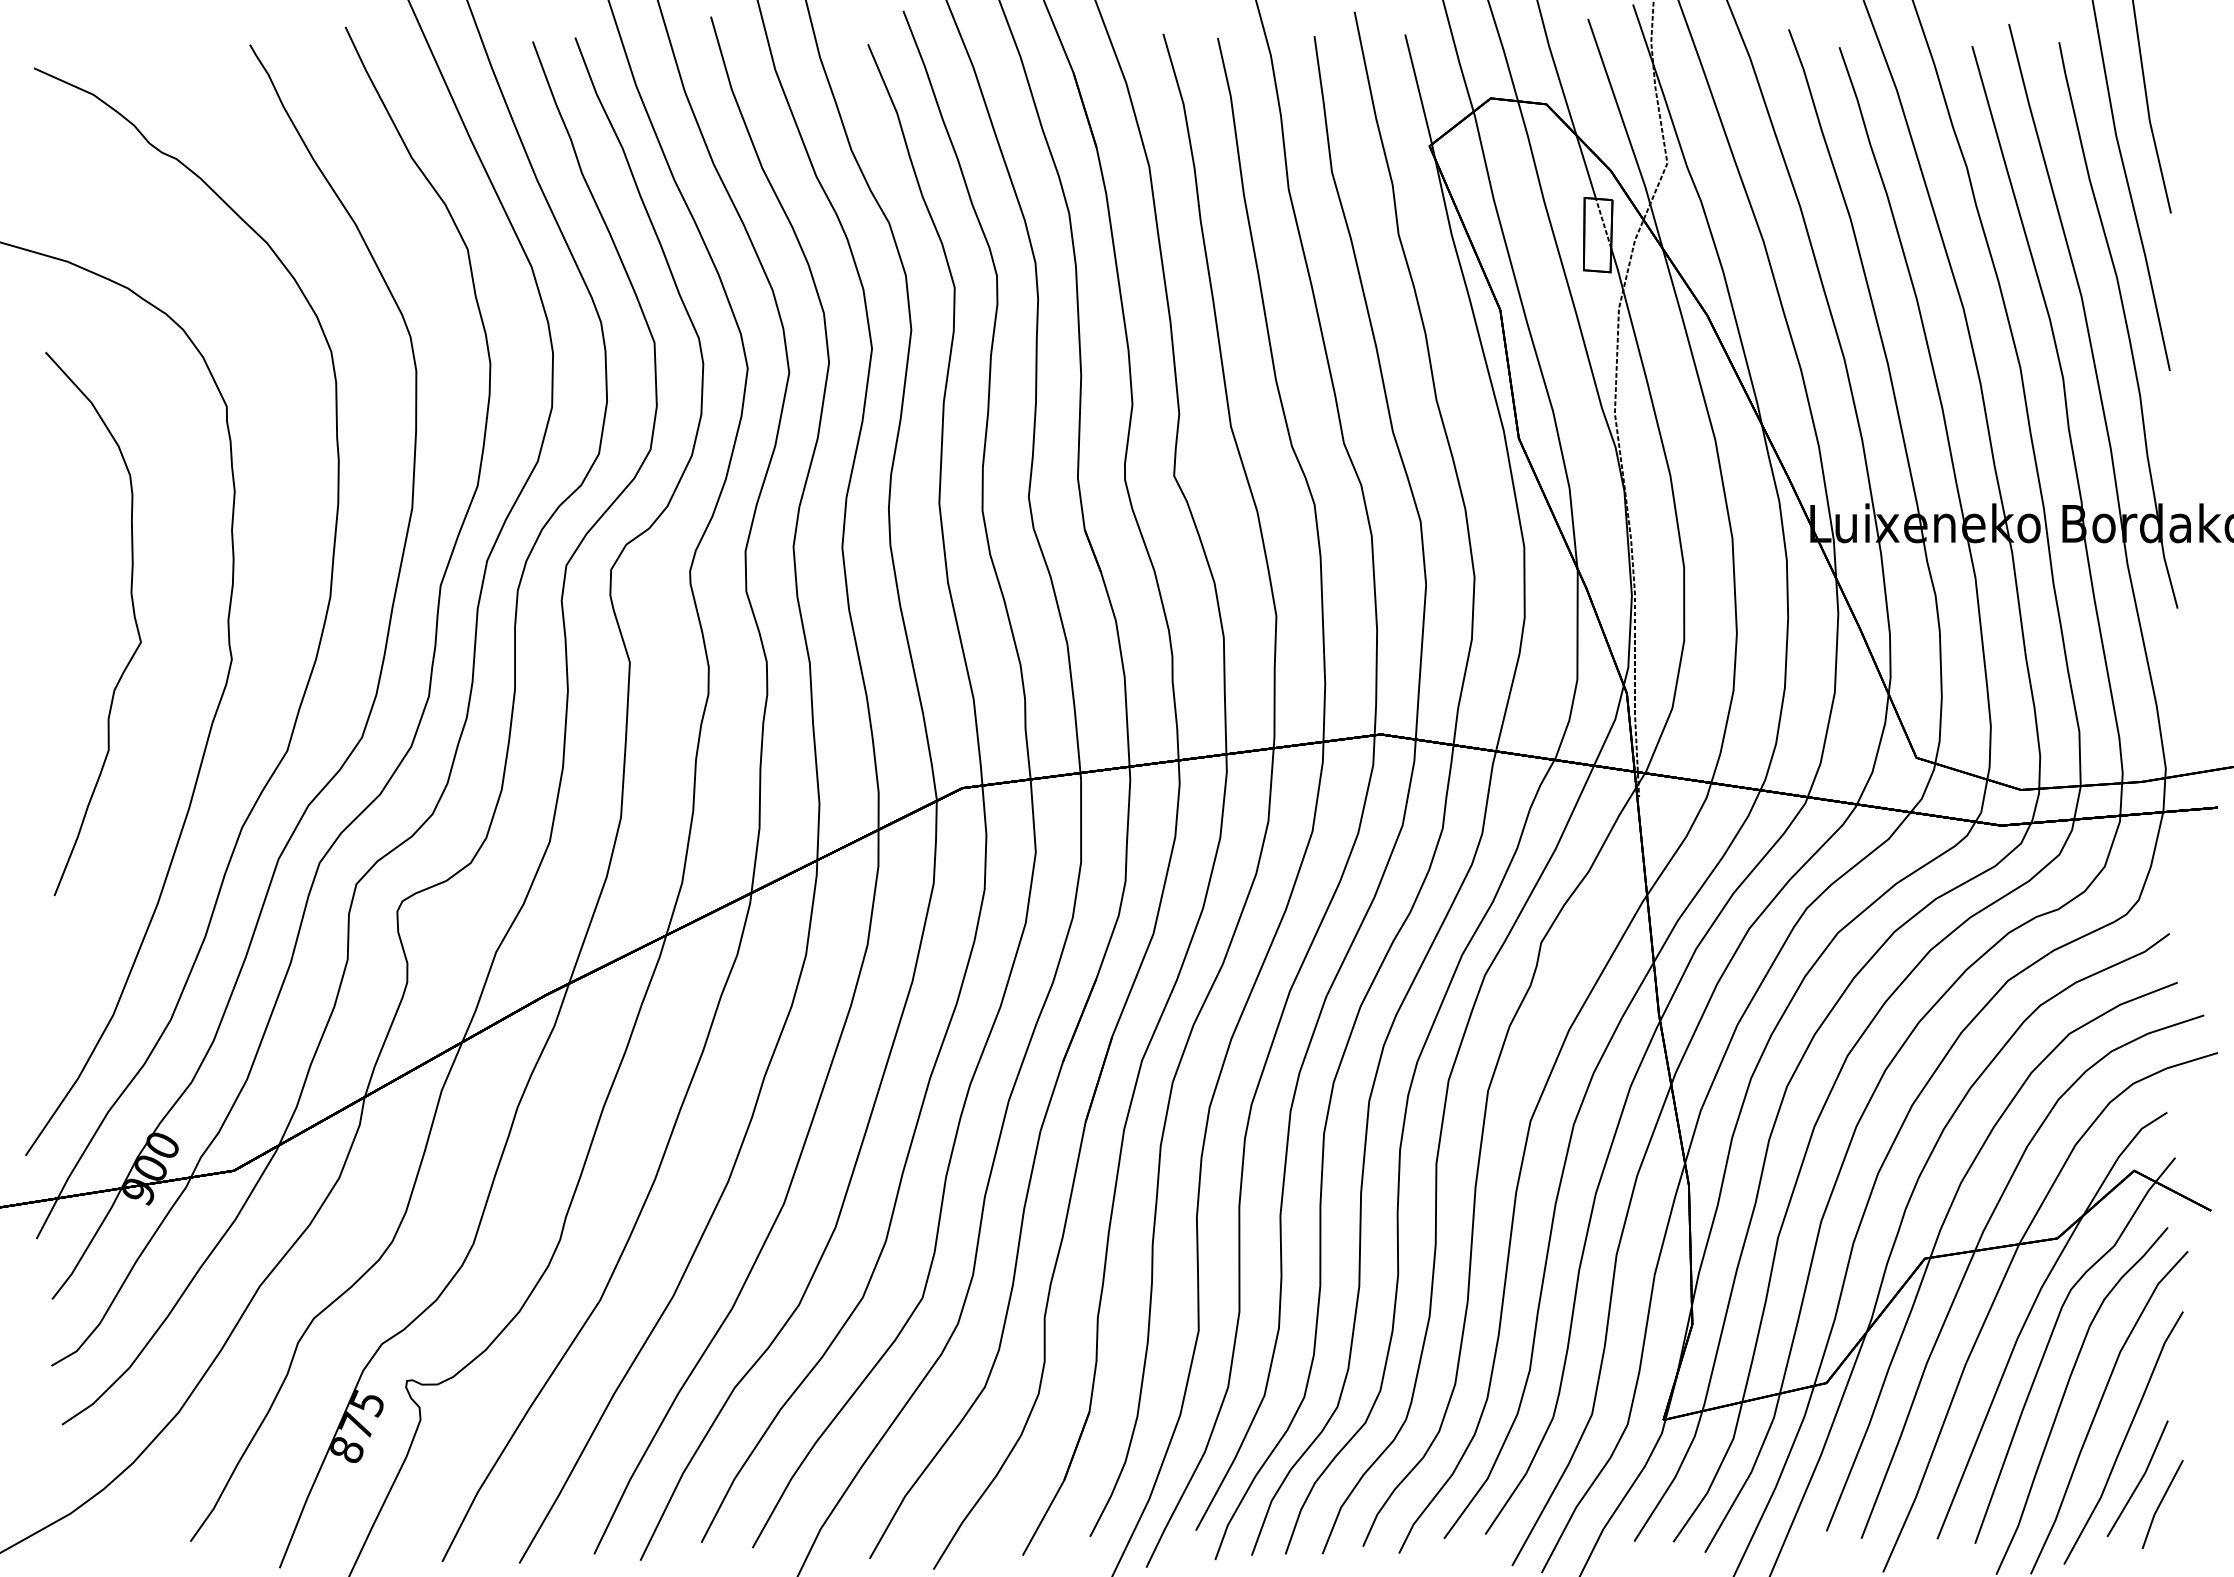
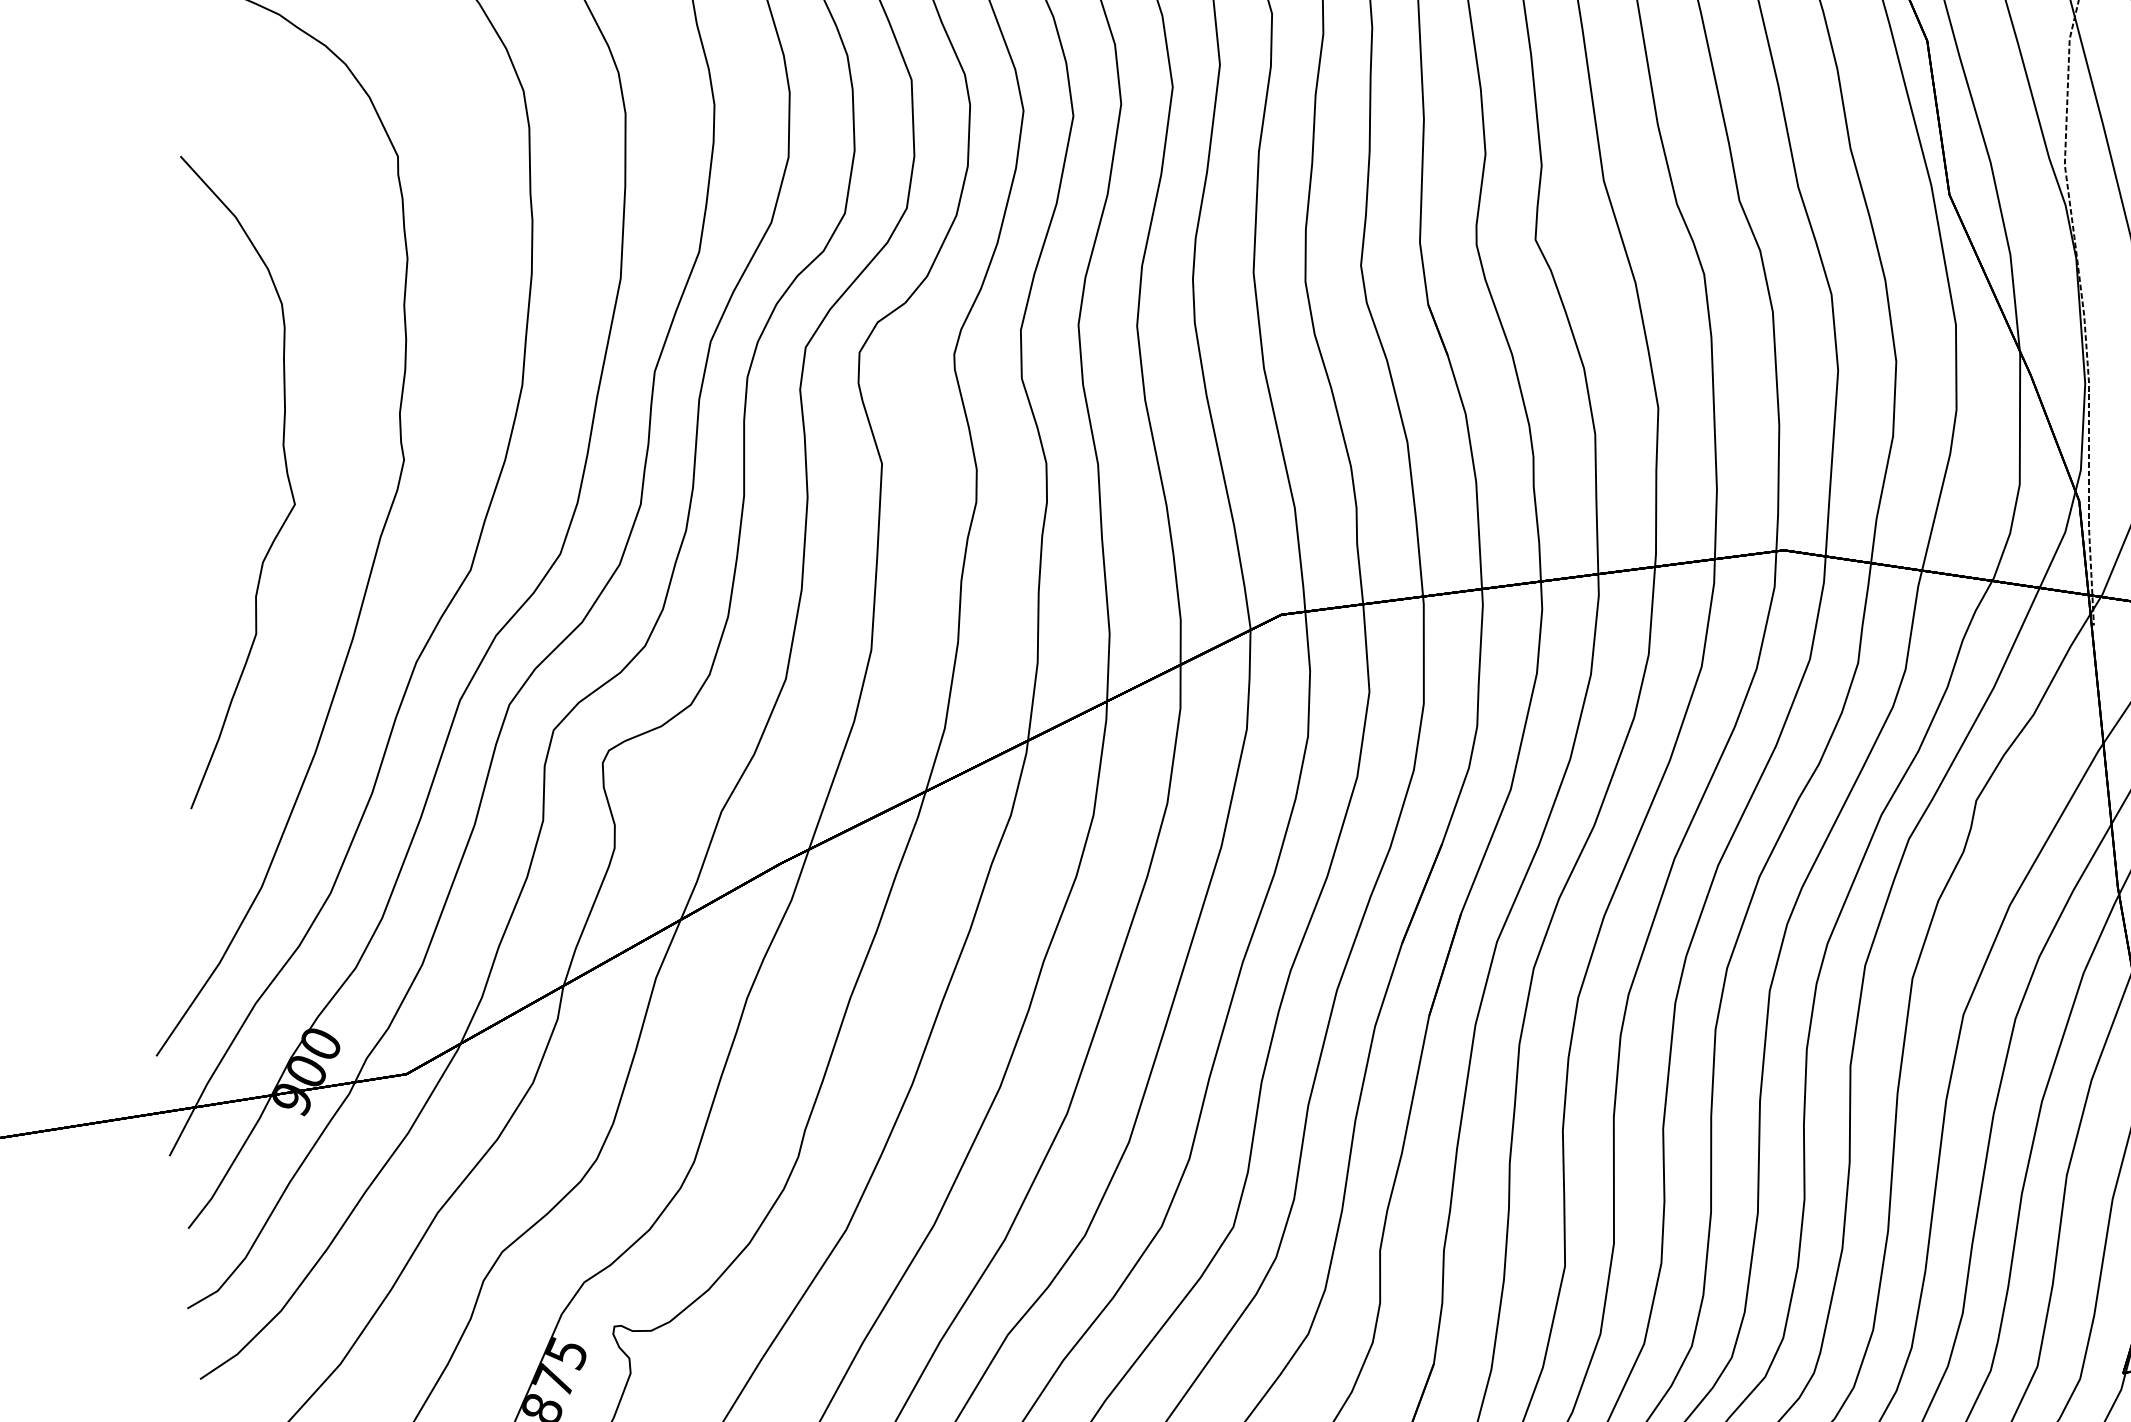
curve: (133, 616) -> (285, 473), moved

